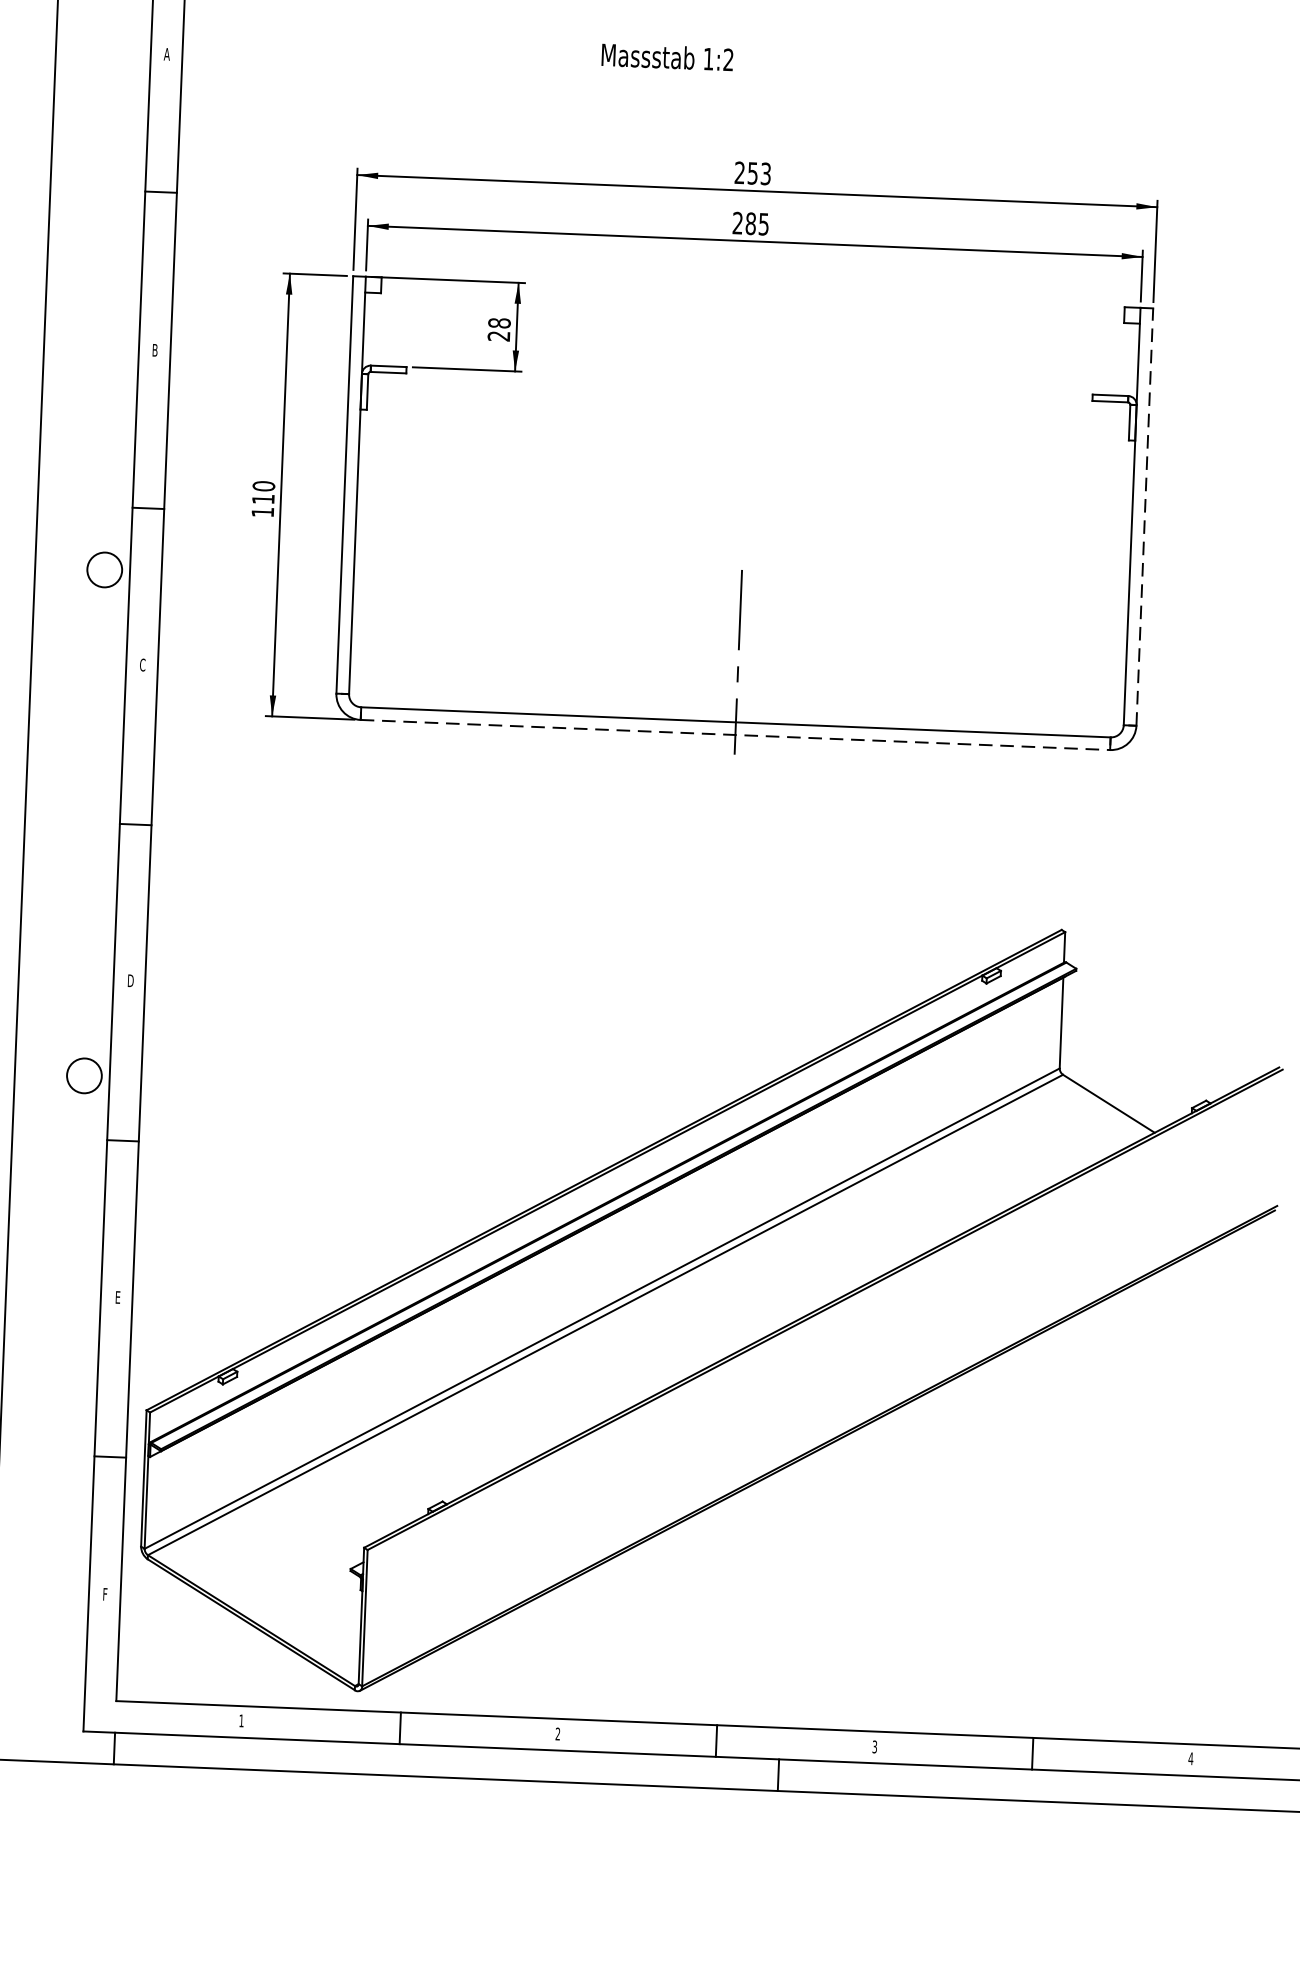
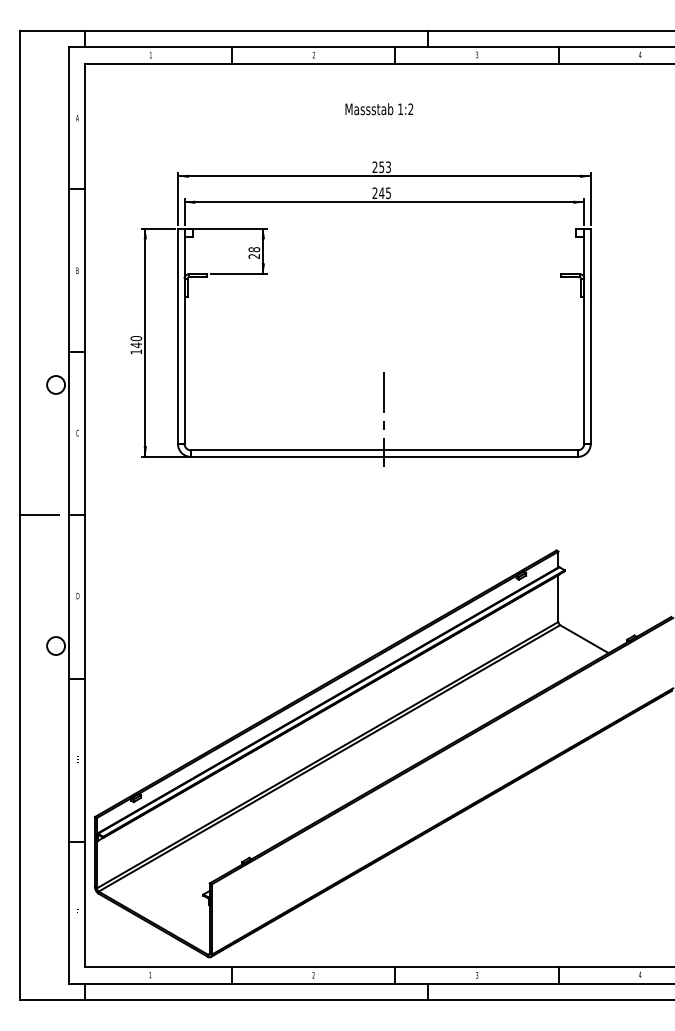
text: (667, 57) -> (379, 109), moved
text: (750, 224) -> (381, 193), 285 -> 245
text: (261, 499) -> (135, 345), 110 -> 140
line: (1144, 517) -> (590, 336), dashed -> solid
line: (735, 734) -> (384, 456), dashed -> solid
line: (62, 821) -> (39, 515), added

